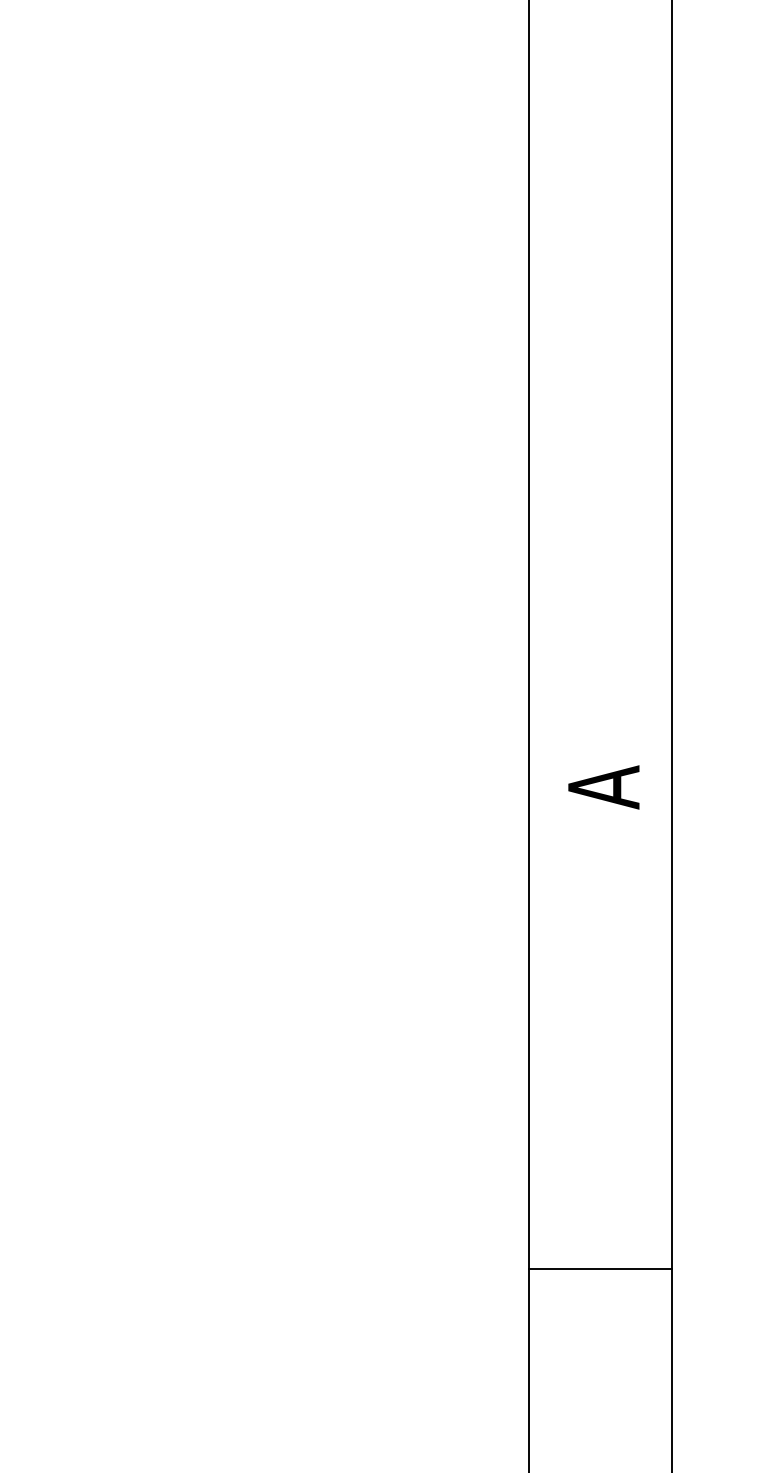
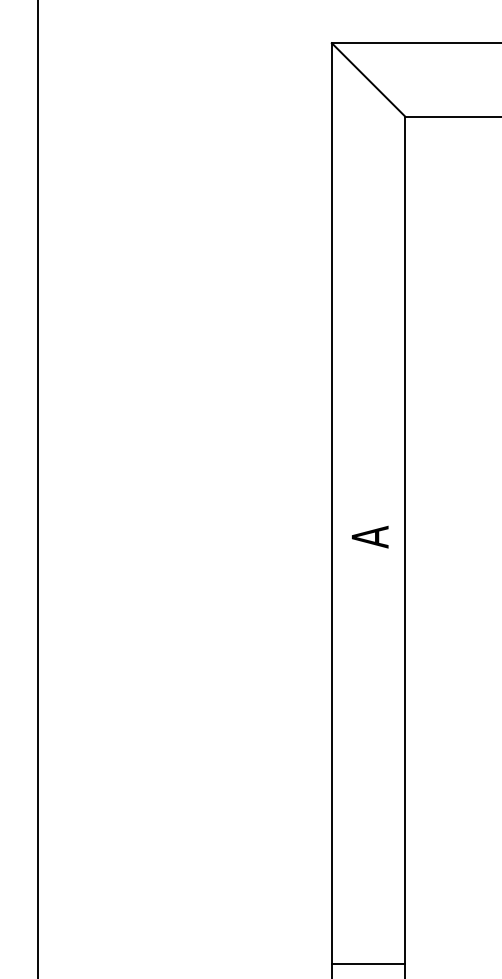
text: (604, 786) -> (370, 536), moved
line: (600, 1268) -> (368, 963), moved

